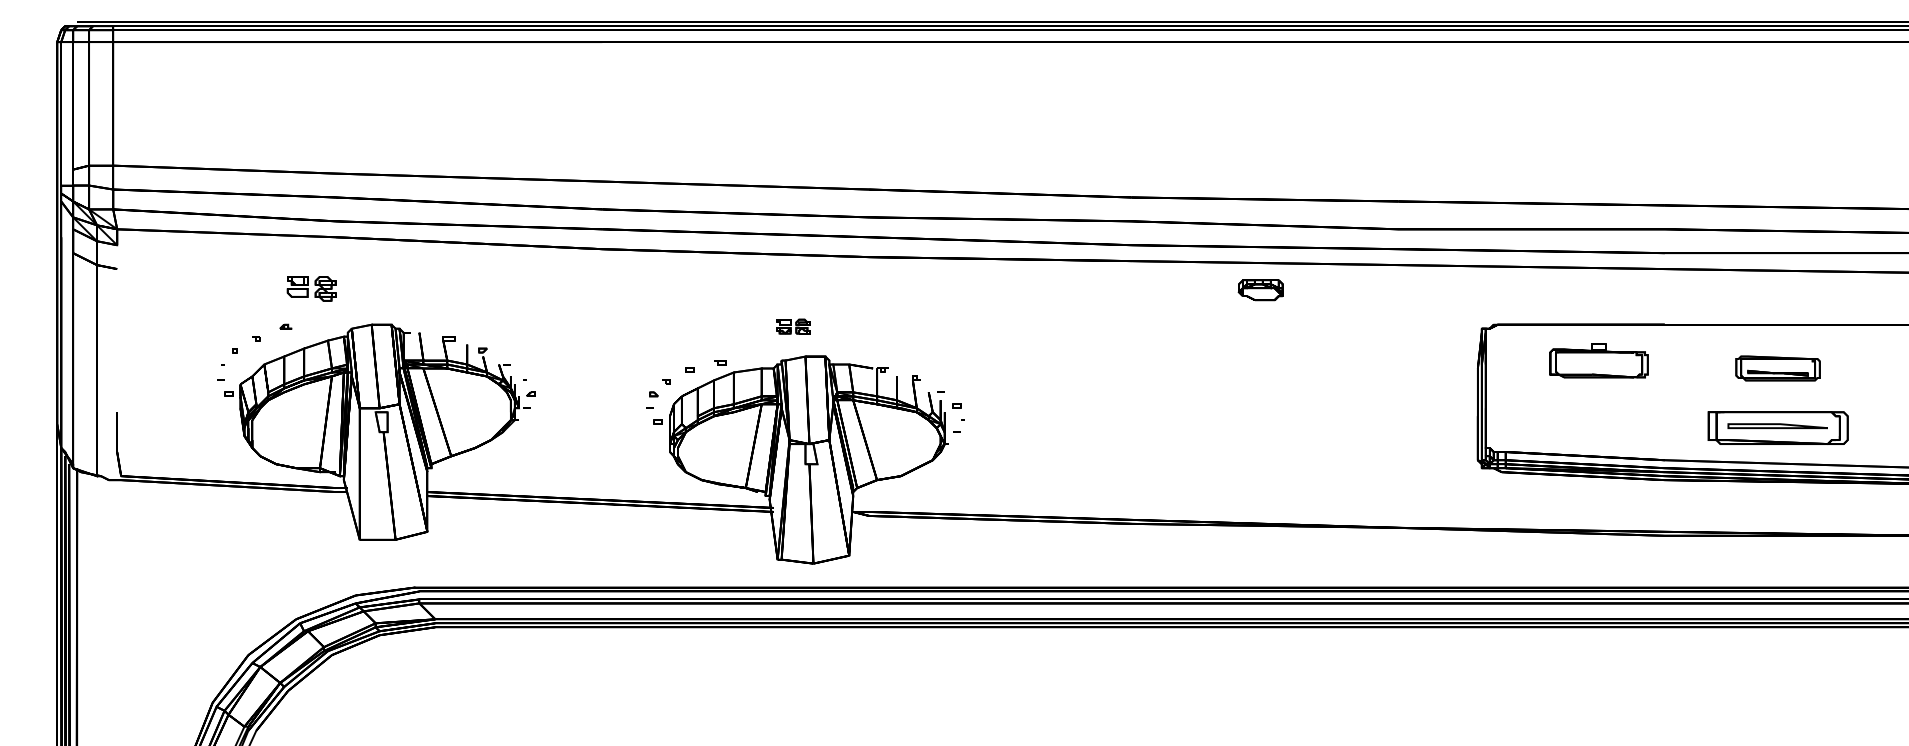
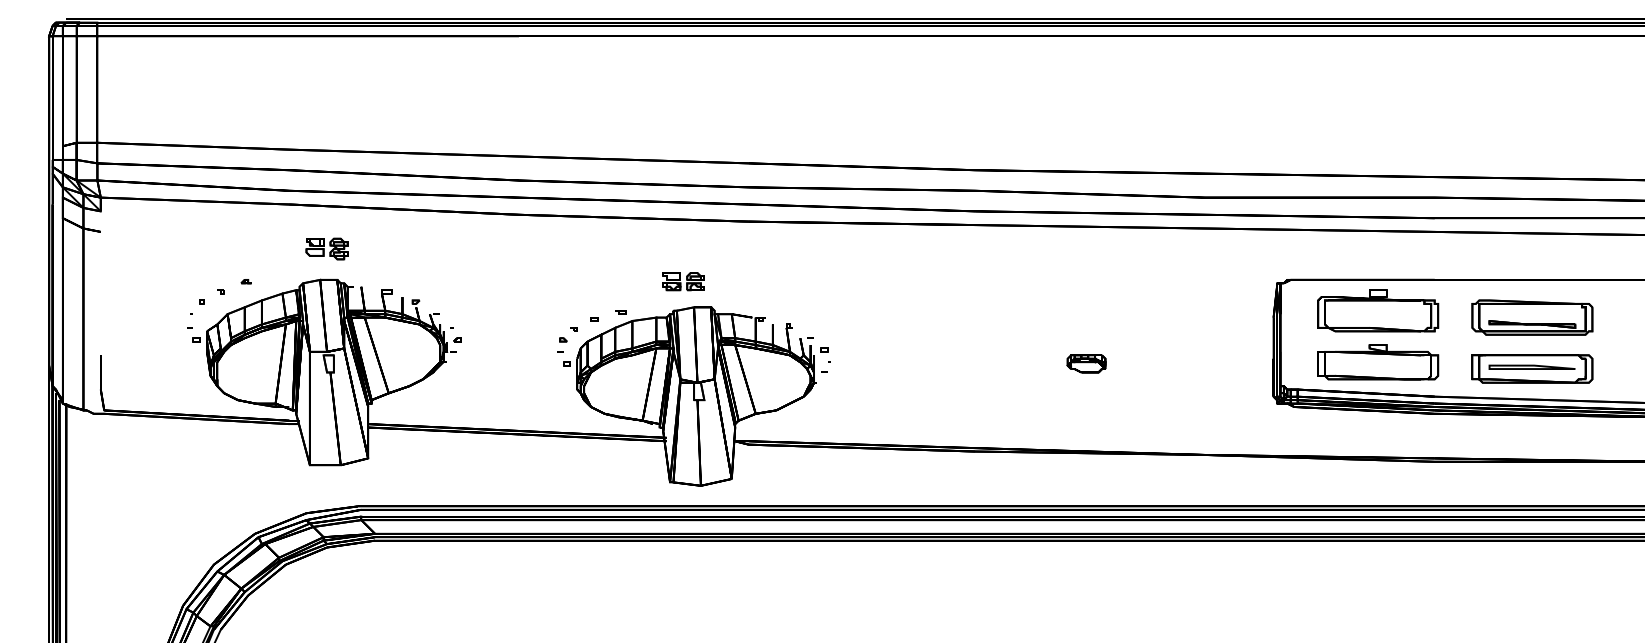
part: (311, 288) -> (326, 248), moved
part: (1260, 290) -> (1086, 364), moved
part: (793, 326) -> (683, 281), size x1.43
part: (1598, 360) -> (1377, 310), size x1.43
part: (1777, 368) -> (1531, 317), size x1.67
part: (1599, 420) -> (1378, 362), added

